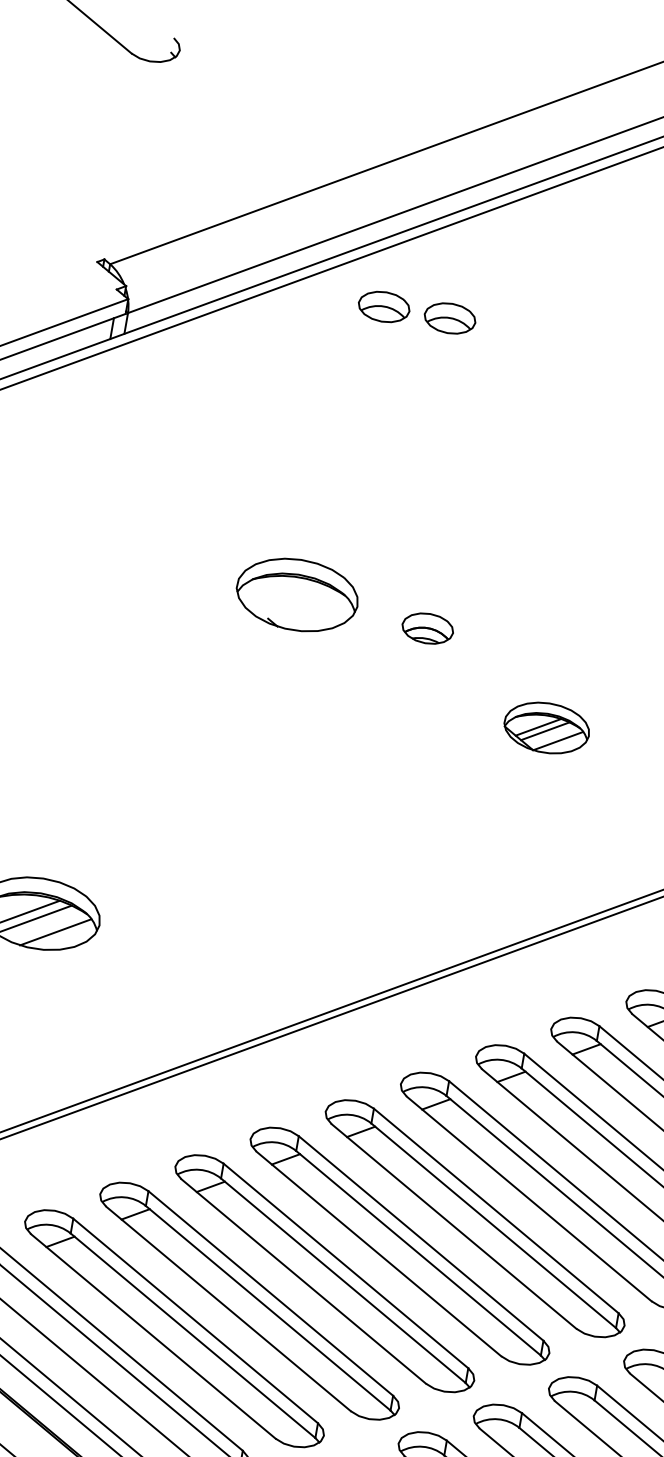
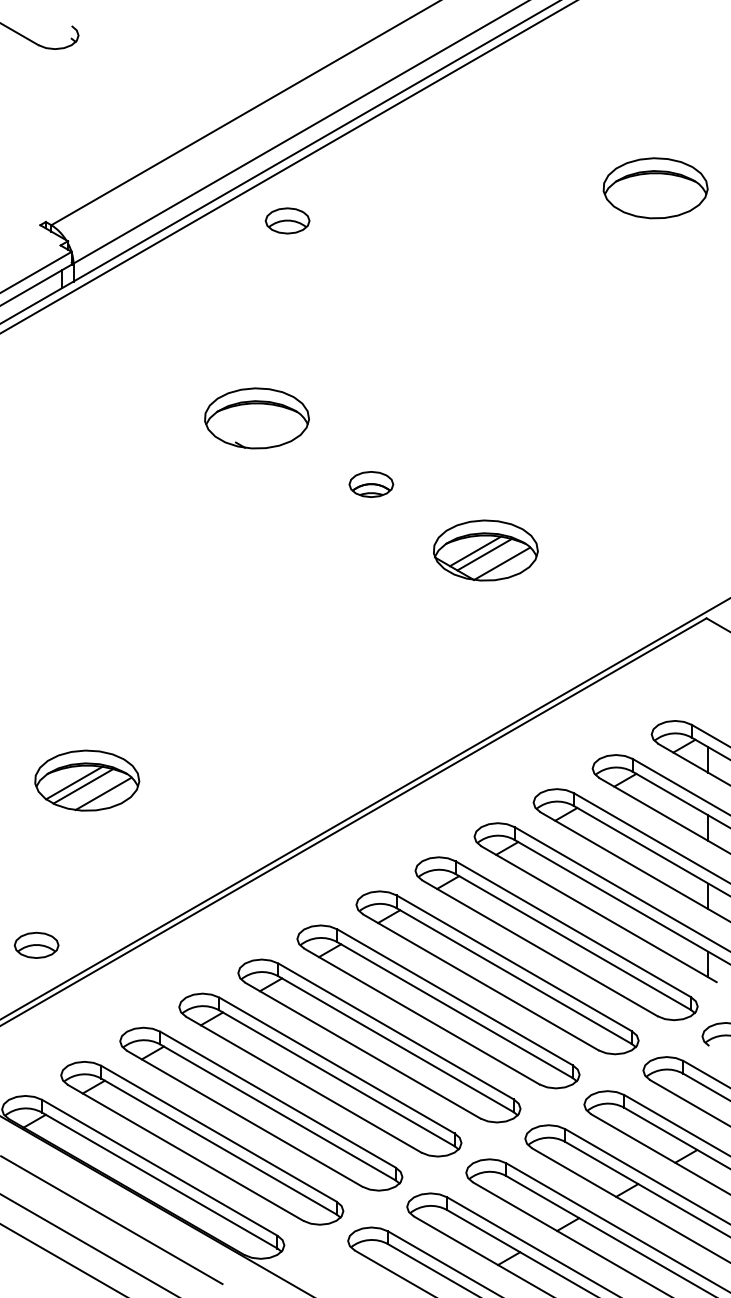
part: (449, 317) -> (344, 220), removed
part: (296, 595) -> (256, 418), moved
part: (546, 727) -> (485, 550), size x1.43

